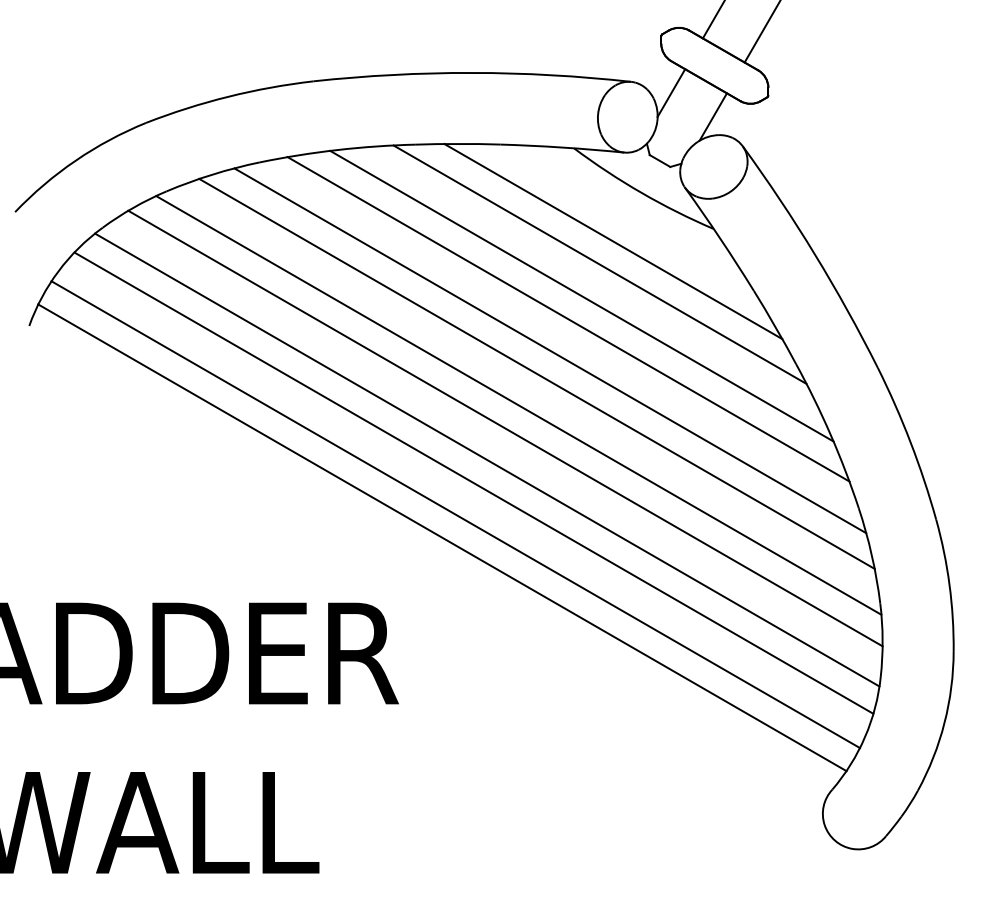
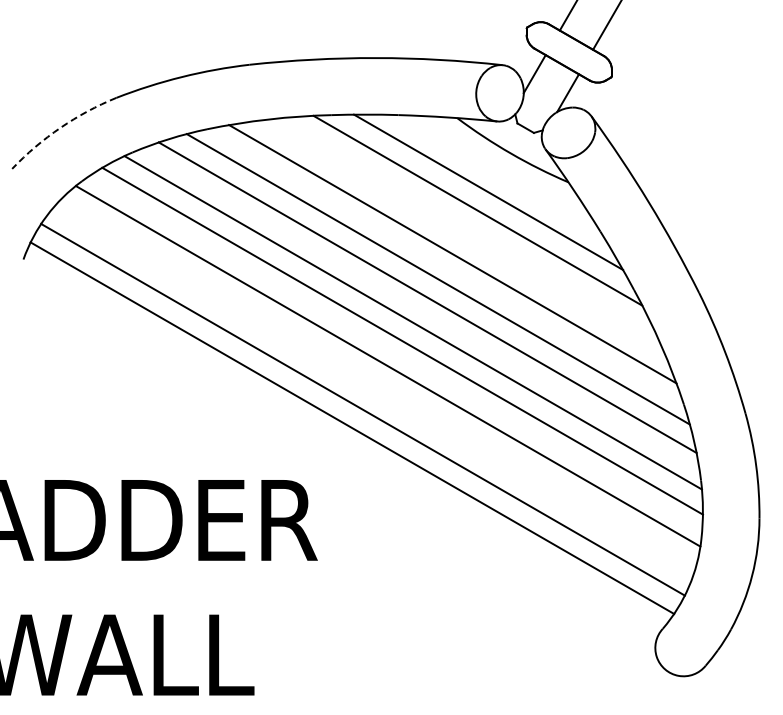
arc: (75, 160) -> (60, 127), solid -> dashed
line: (581, 295) -> (463, 235), removed
line: (473, 482) -> (377, 384), removed

